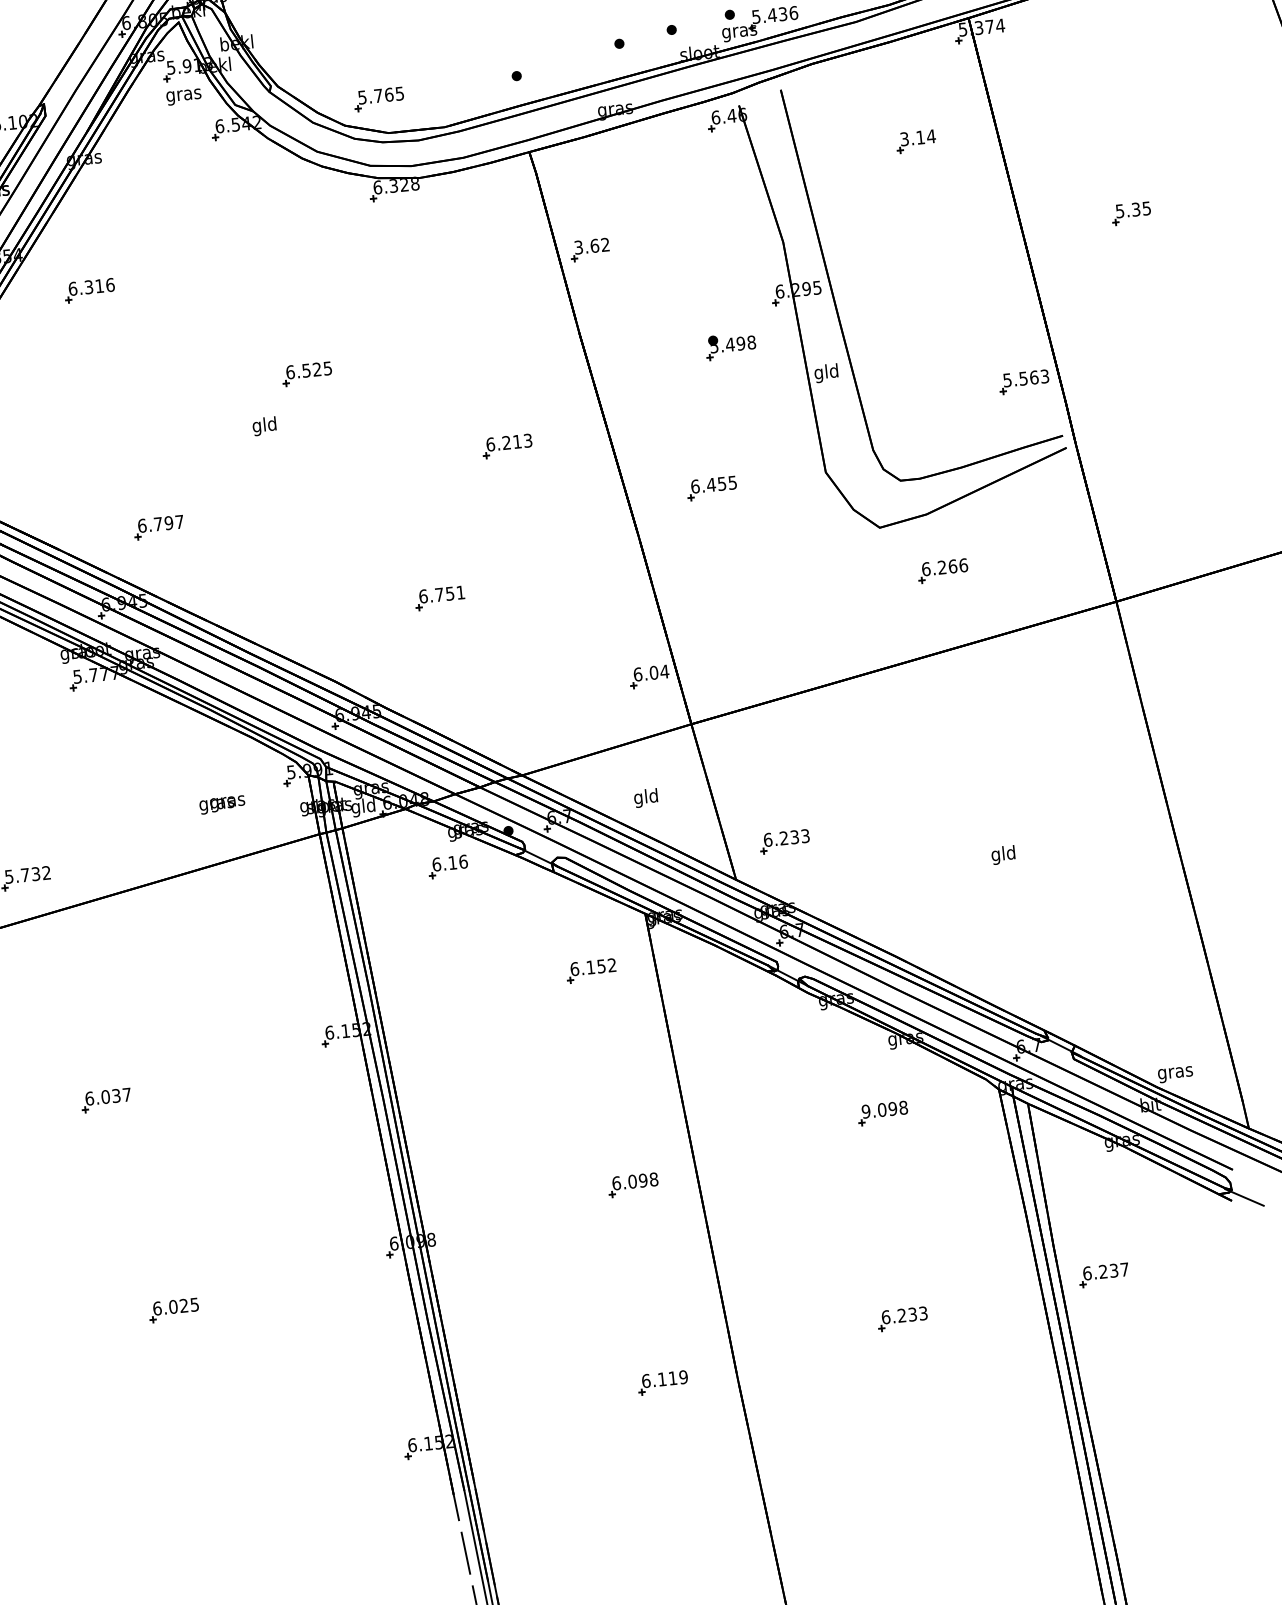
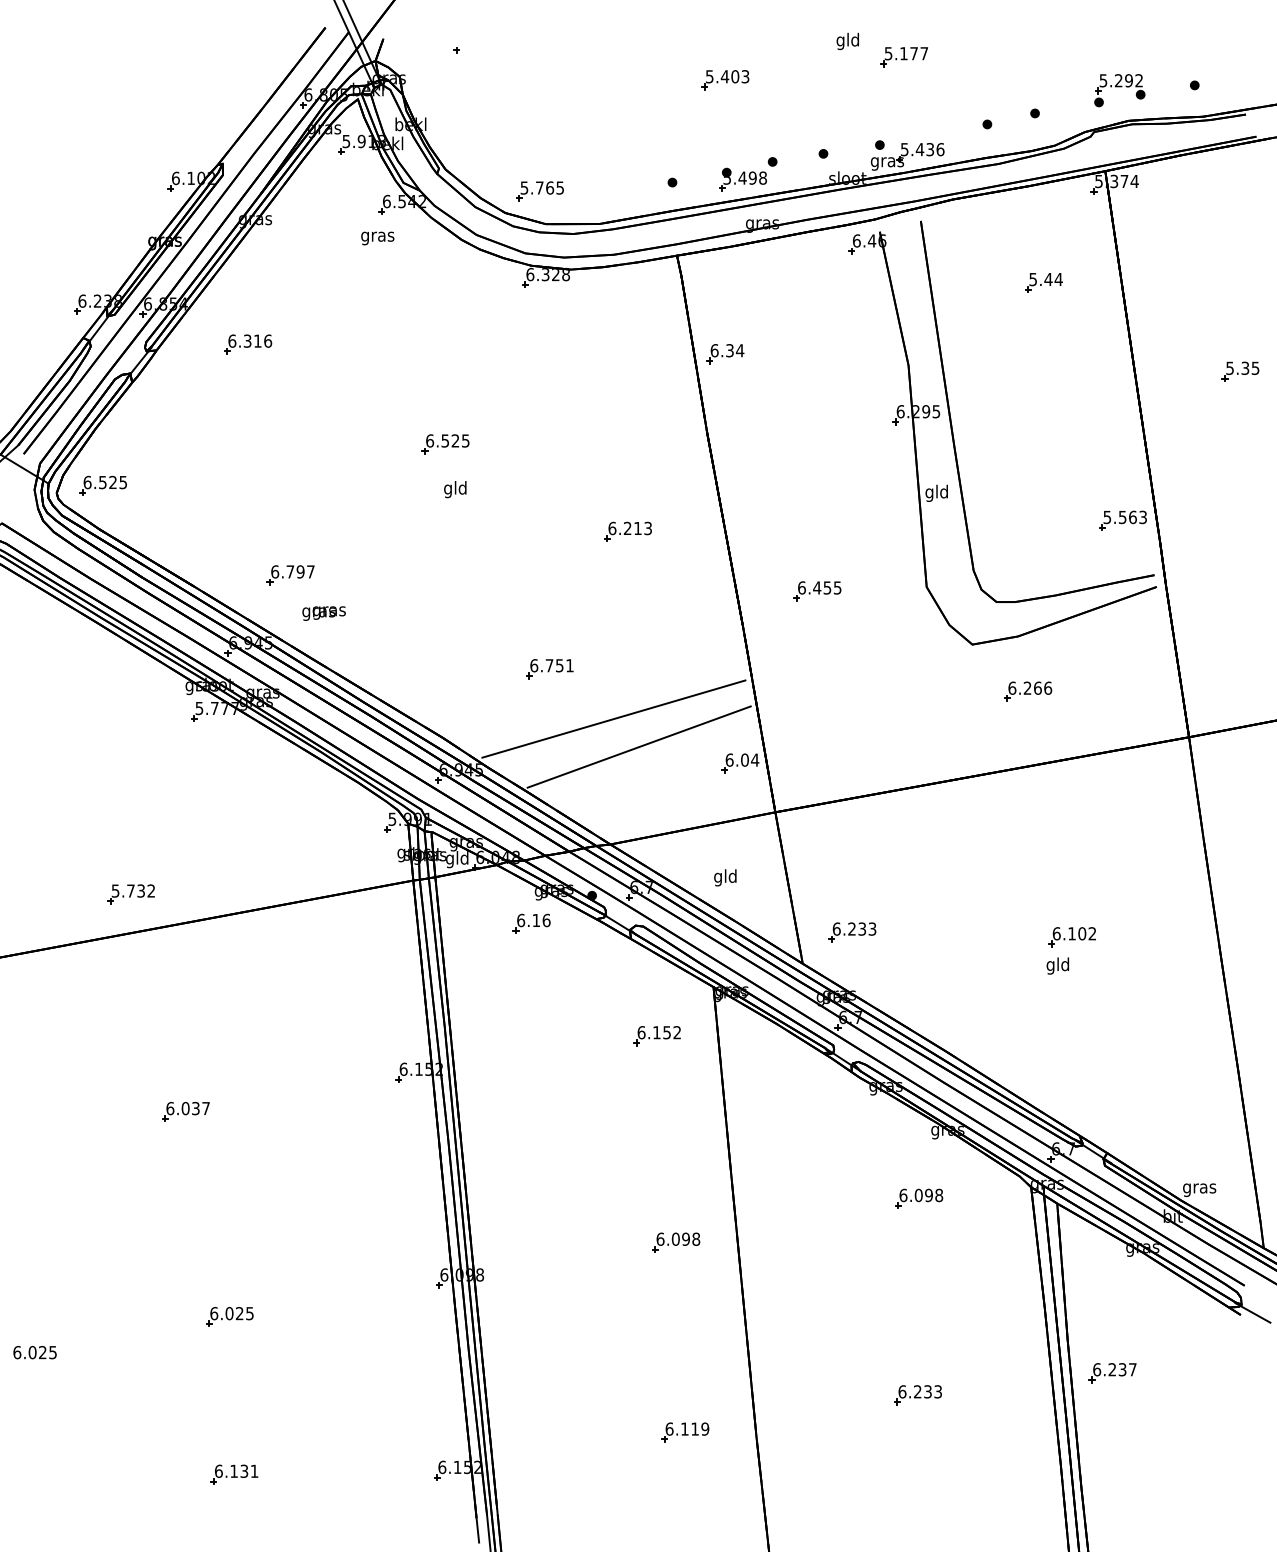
text: (183, 97) -> (377, 238), moved
text: (912, 137) -> (1040, 278), 3.14 -> 5.44
text: (592, 245) -> (727, 350), 3.62 -> 6.34
part: (730, 346) -> (742, 179), moved
text: (264, 426) -> (455, 489), moved
line: (512, 643) -> (613, 718), added
line: (541, 669) -> (638, 746), added
text: (221, 804) -> (323, 613), moved
part: (1014, 823) -> (1071, 937), added
text: (866, 1111) -> (903, 1195), 9.098 -> 6.098
part: (195, 1474) -> (234, 1474), added

